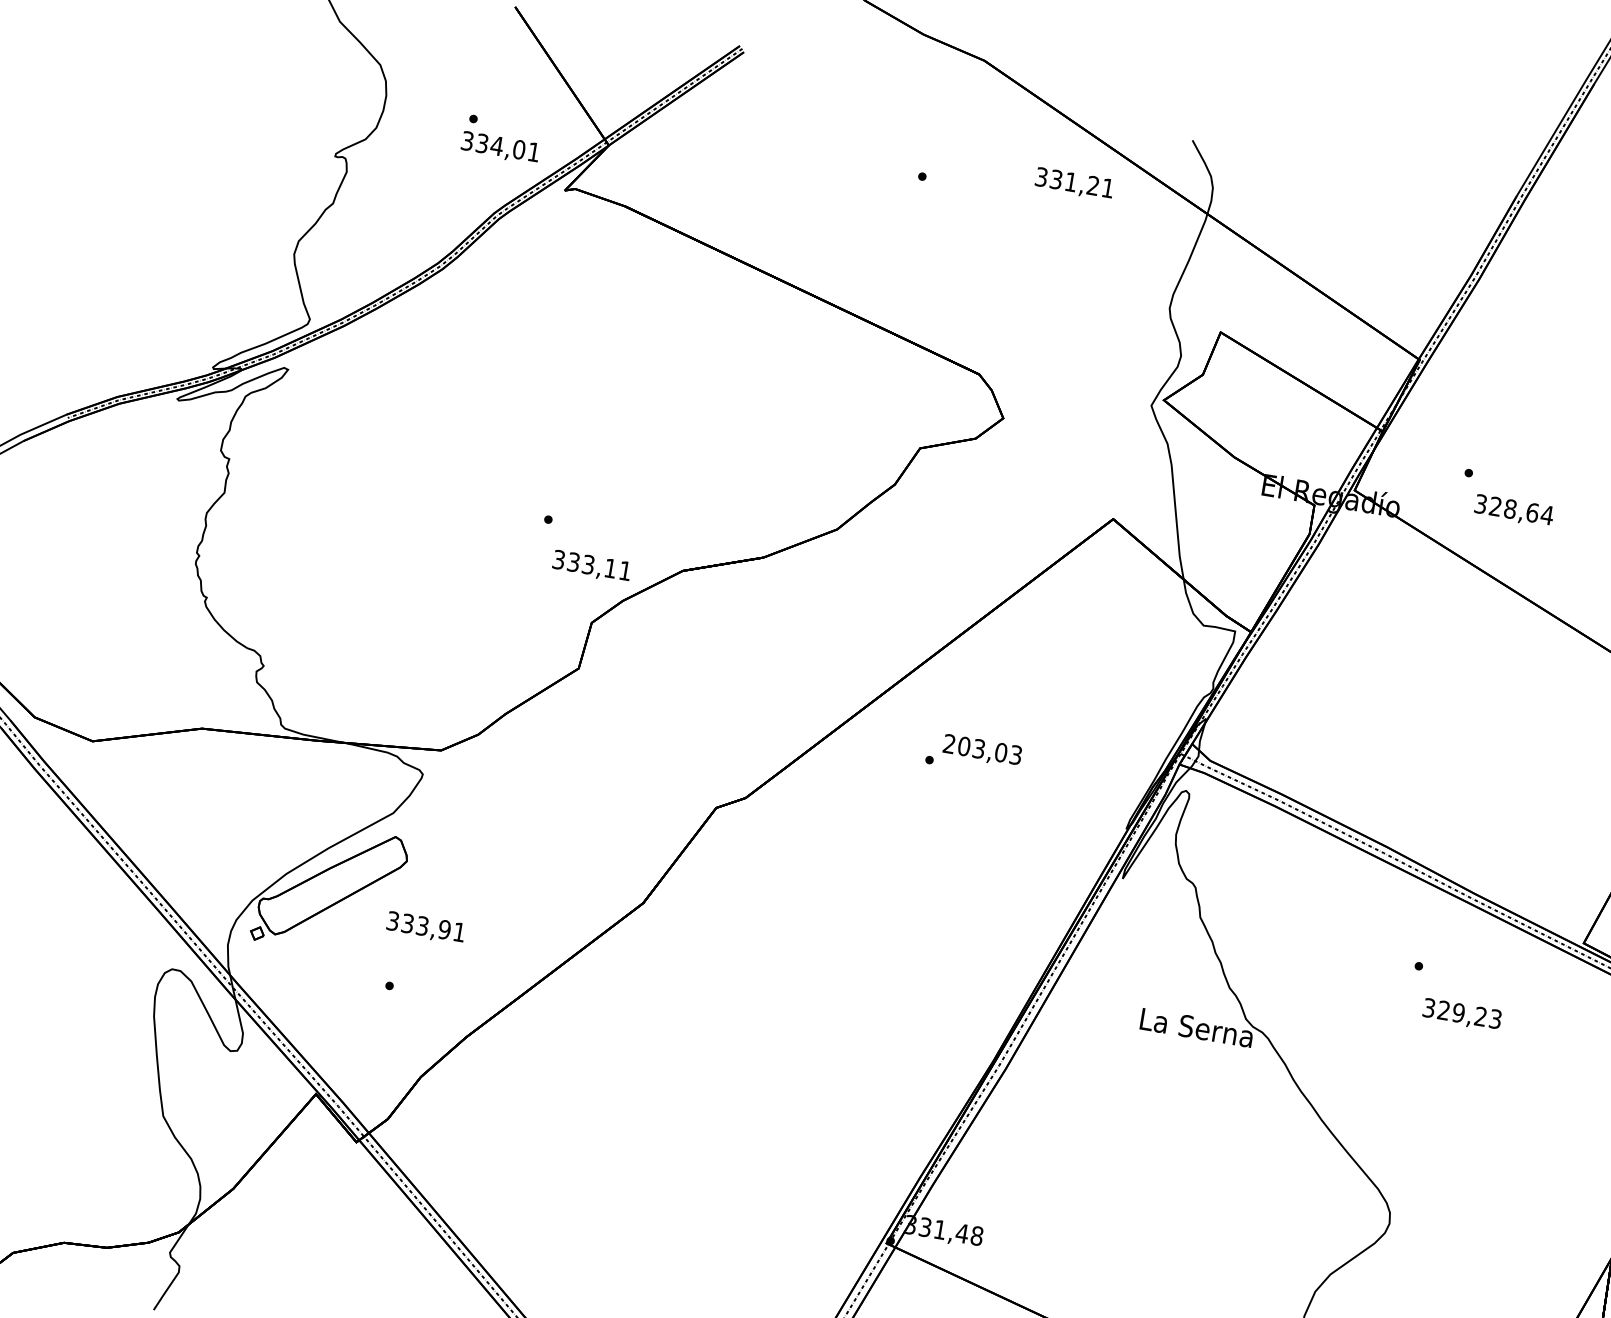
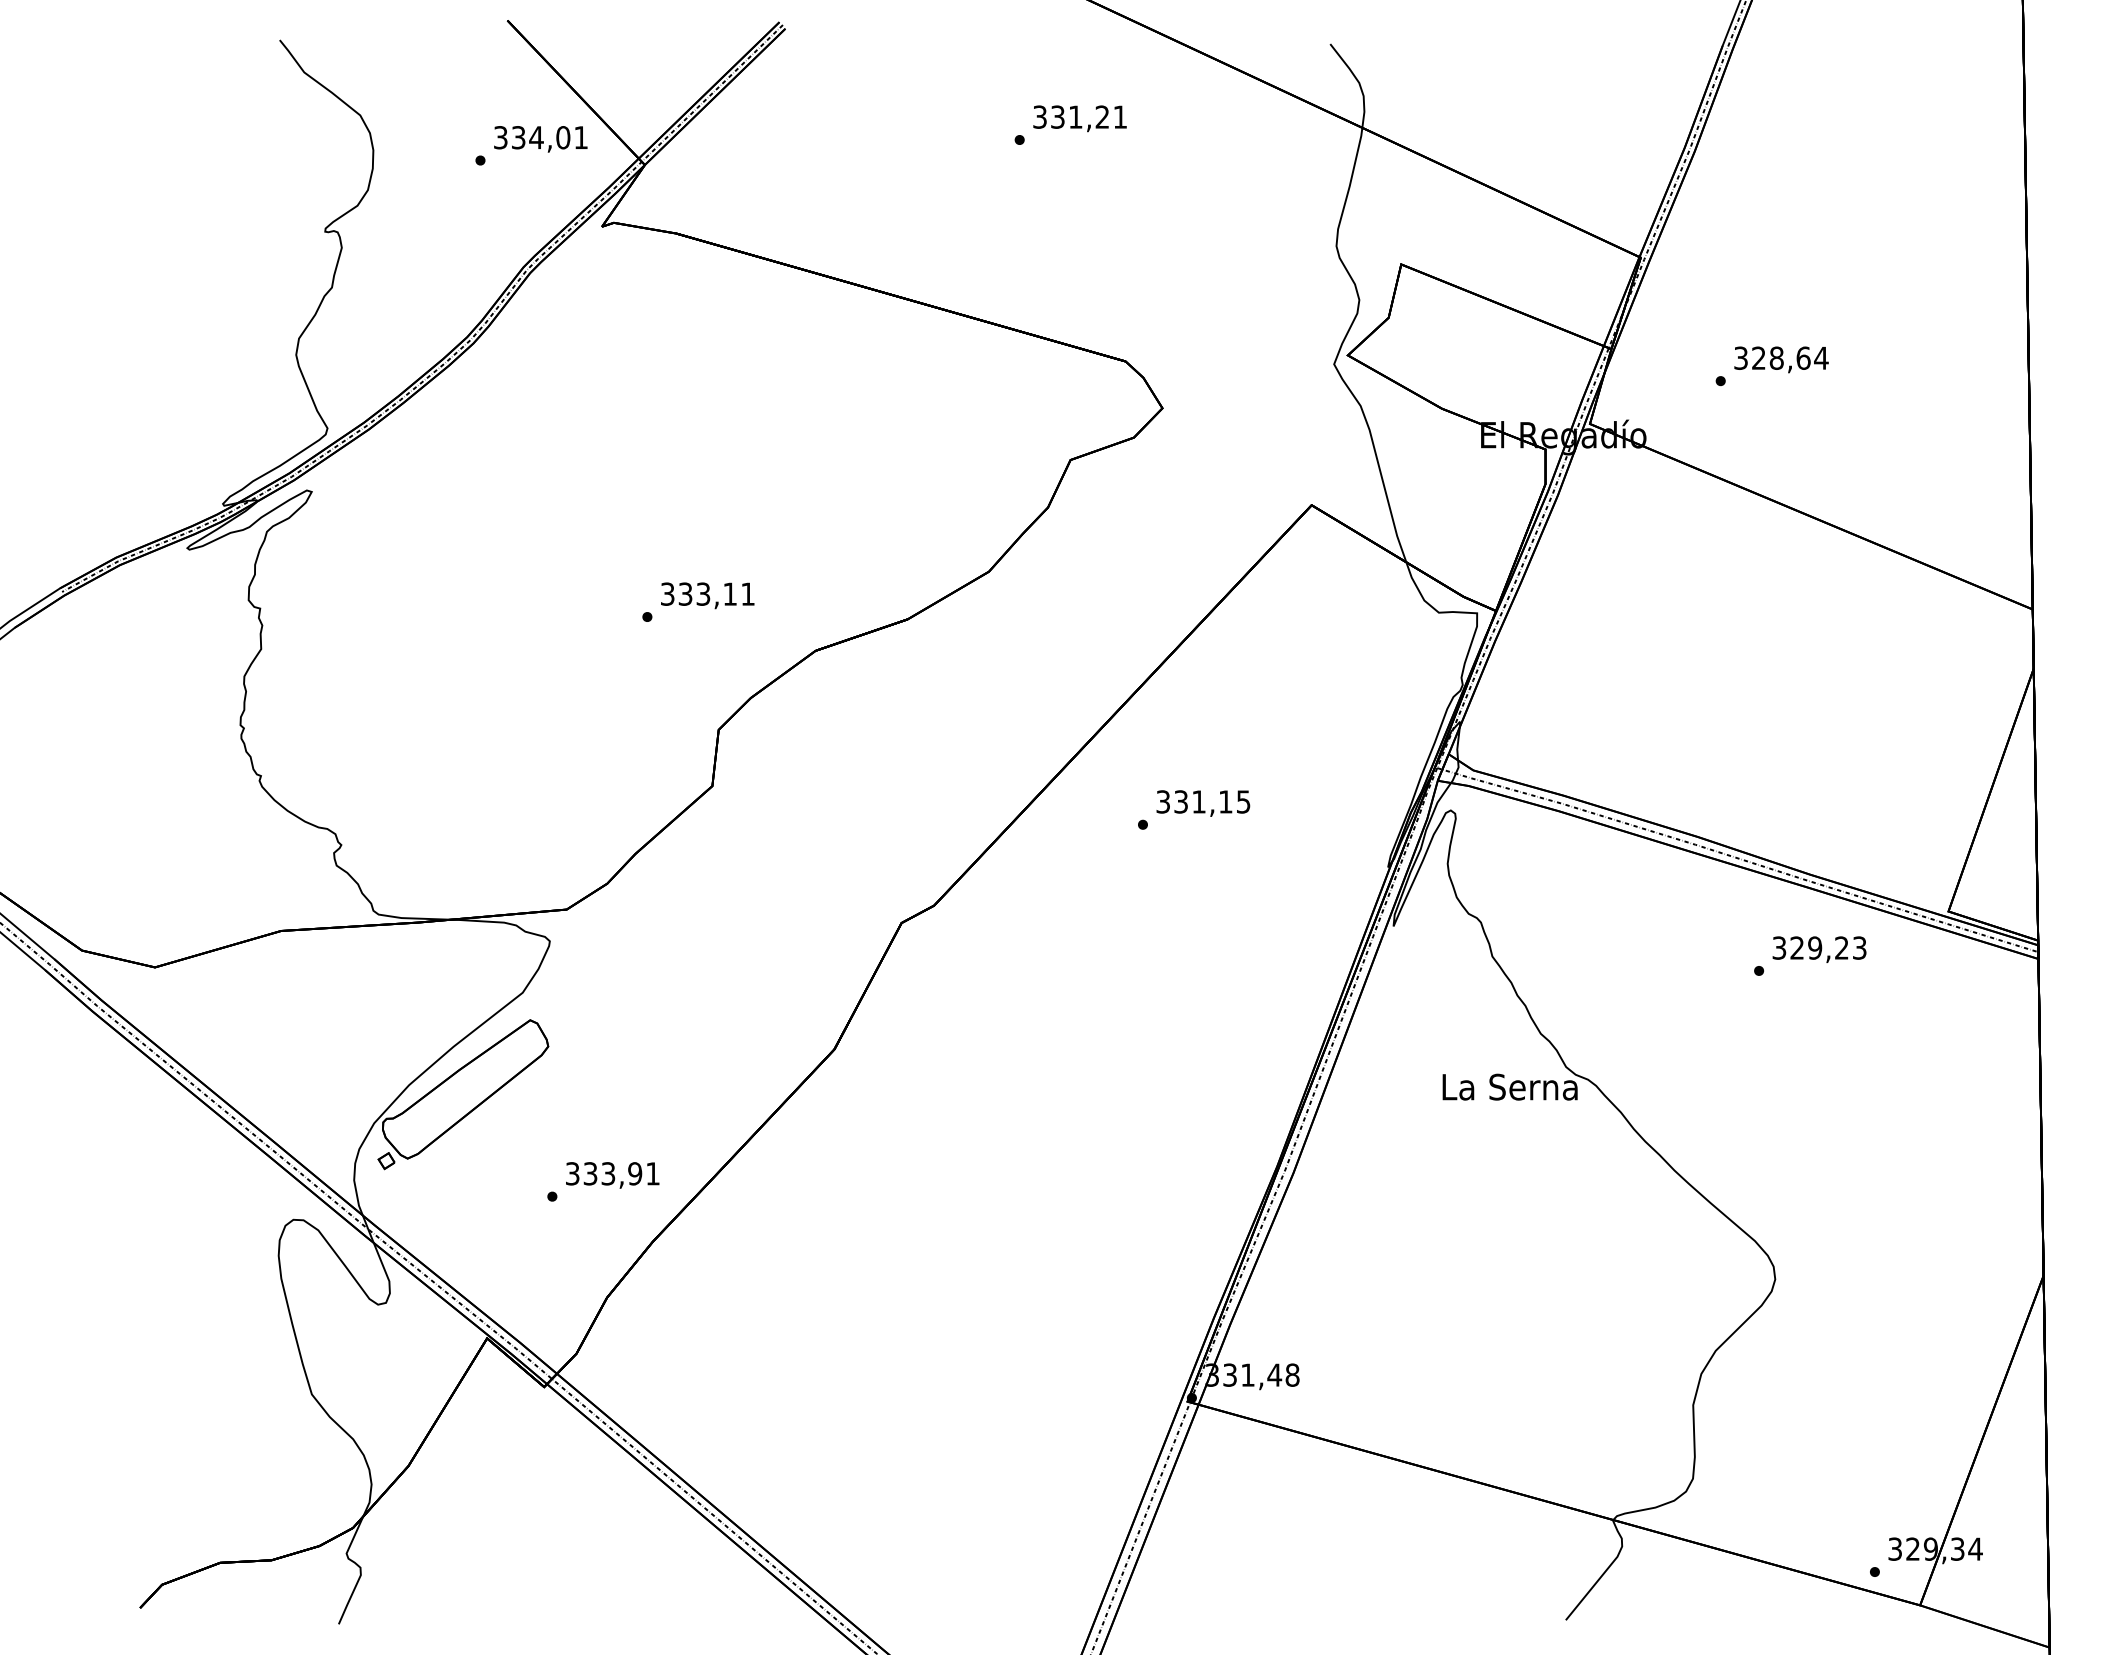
text: (500, 148) -> (540, 139), moved
text: (1074, 183) -> (1079, 118), moved
text: (1514, 510) -> (1781, 359), moved
text: (591, 566) -> (707, 595), moved
text: (982, 749) -> (1203, 801), 203,03 -> 331,15
text: (425, 928) -> (612, 1175), moved
text: (1462, 1014) -> (1819, 949), moved

